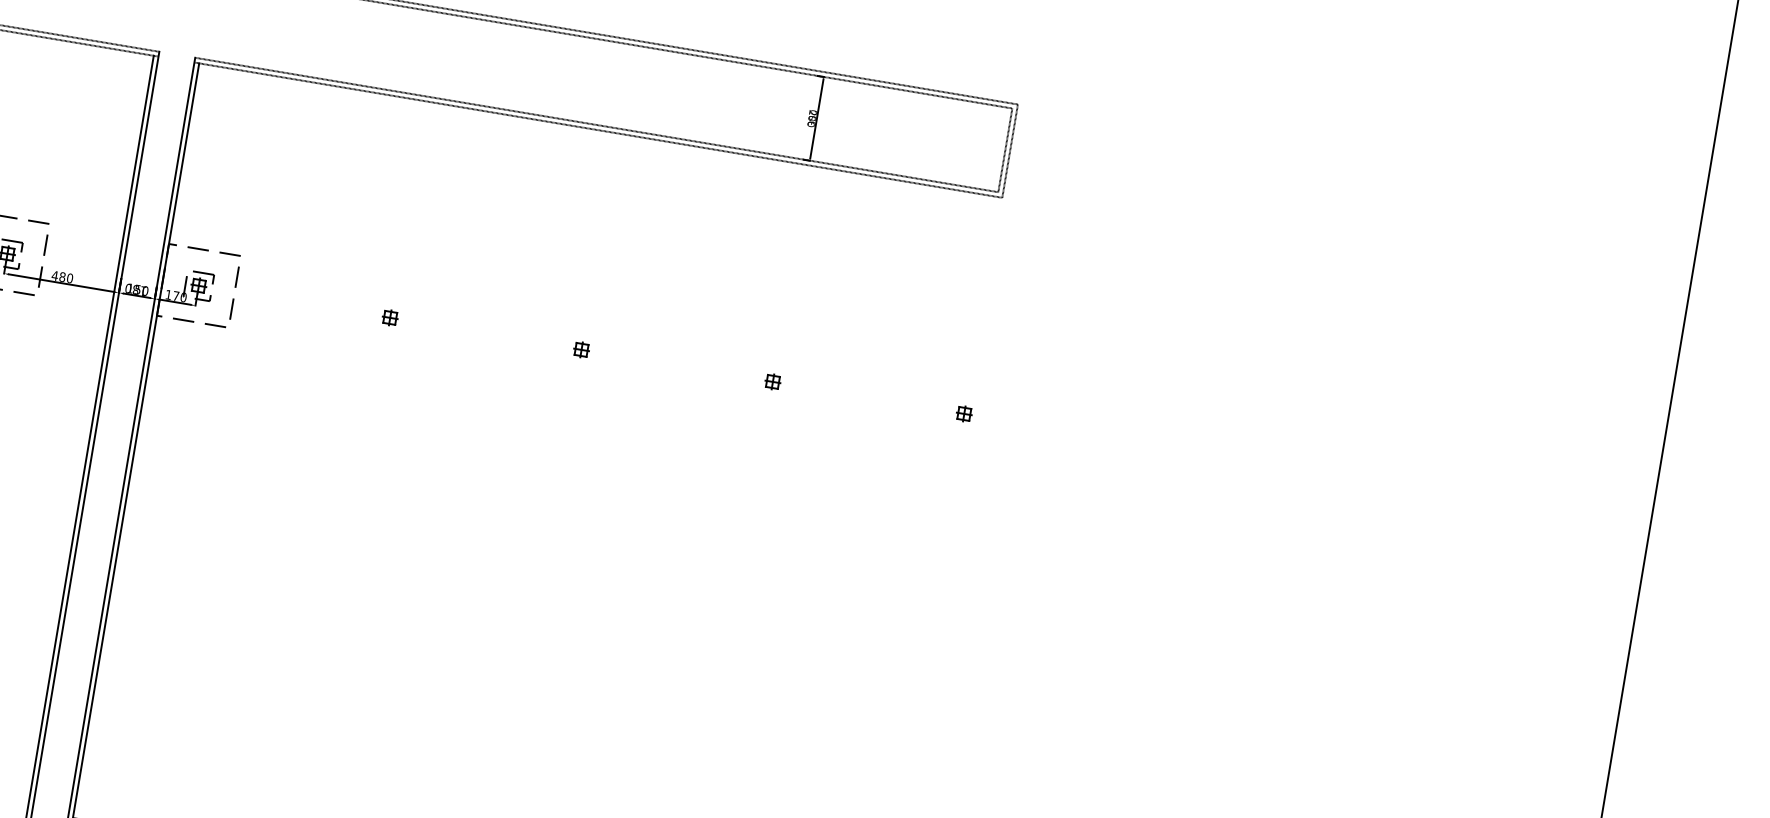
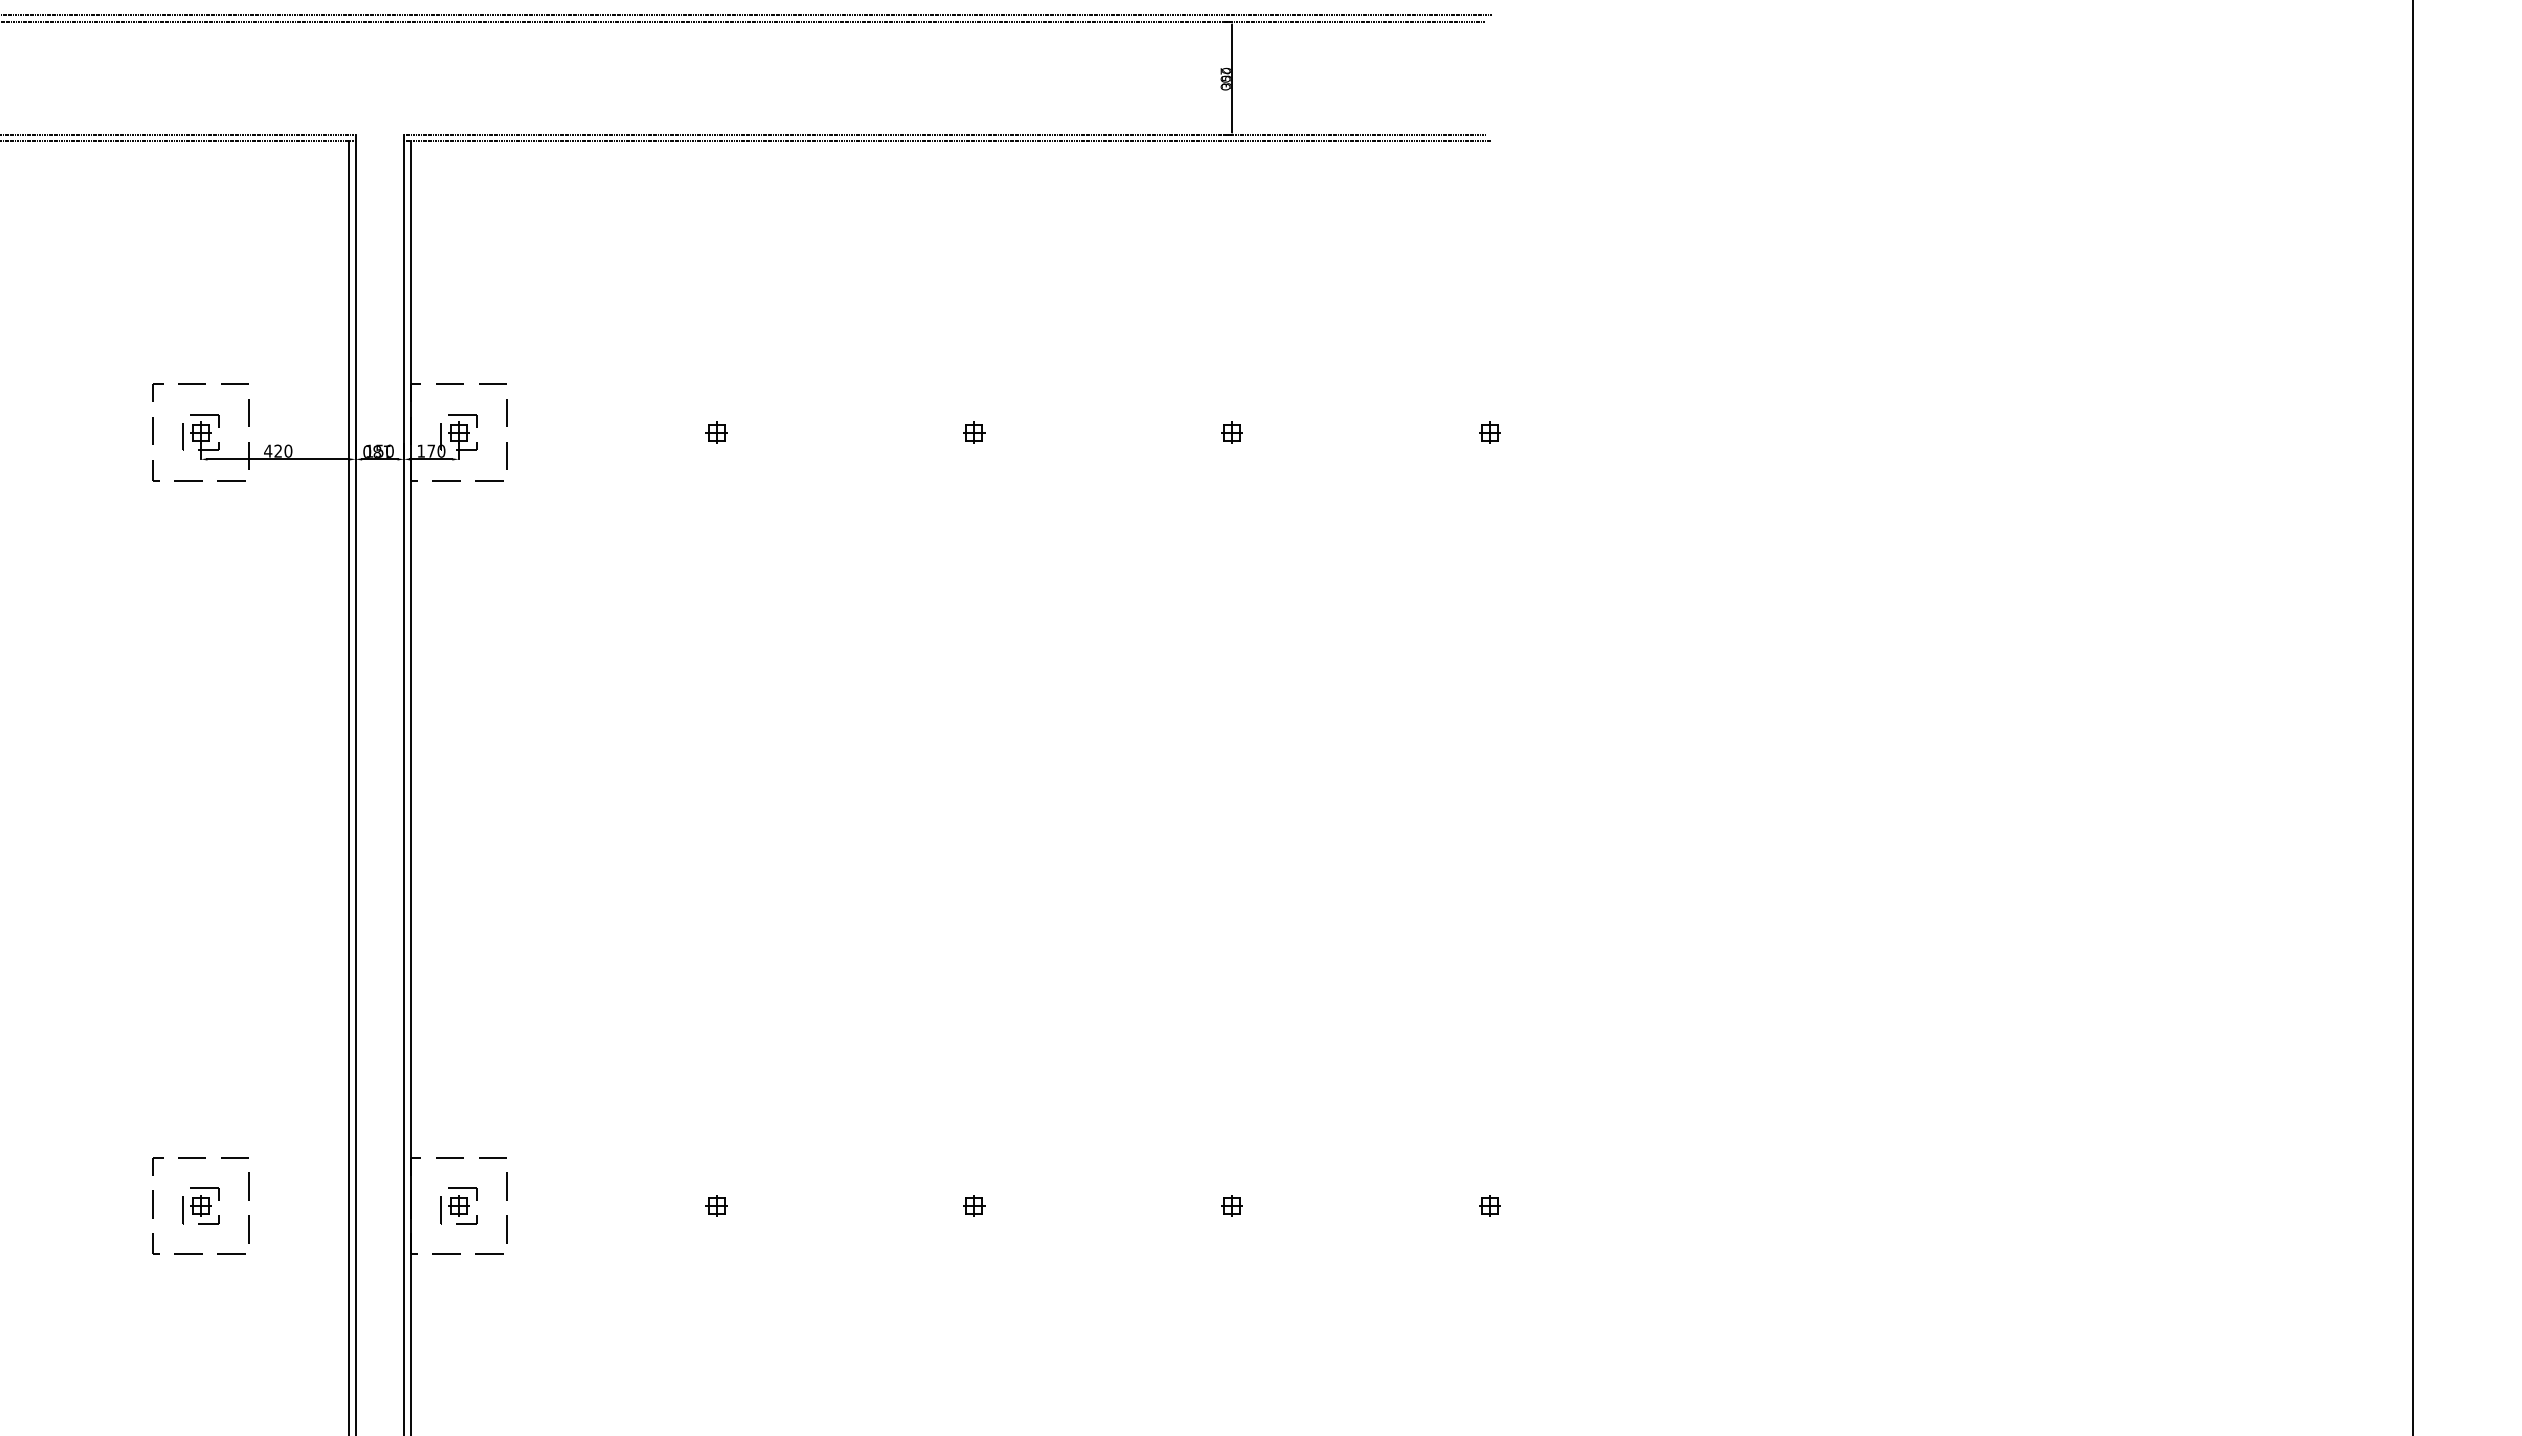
line: (1005, 149) -> (1485, 77), removed
line: (1010, 151) -> (1492, 78), removed
text: (62, 276) -> (278, 450), 480 -> 420

